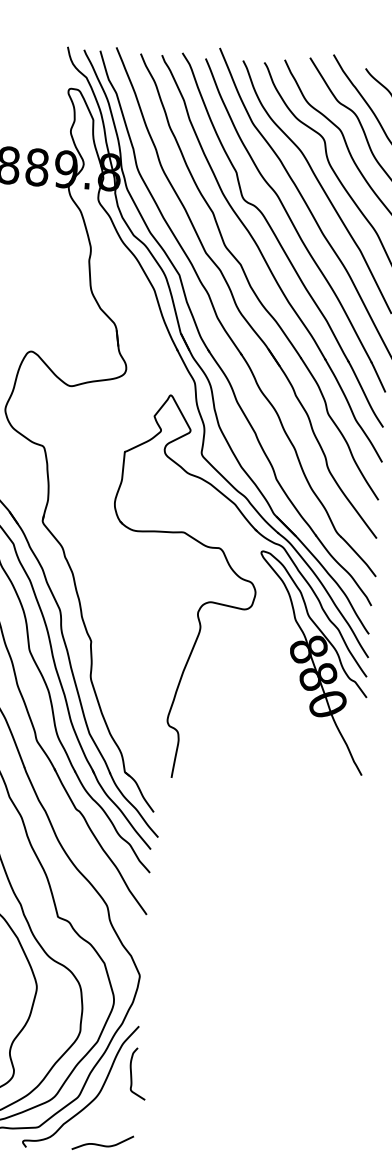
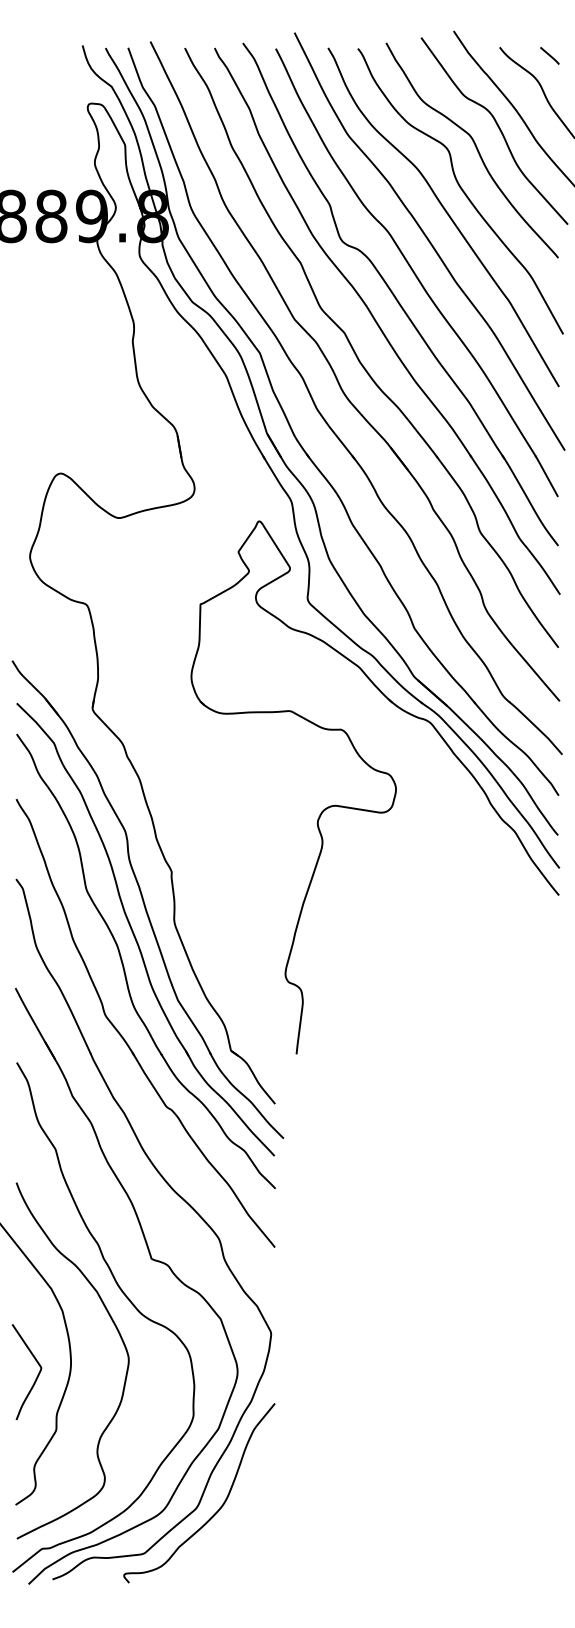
part: (311, 663) -> (480, 881), removed
curve: (132, 1073) -> (269, 1469), removed
curve: (102, 1145) -> (235, 1572), removed

